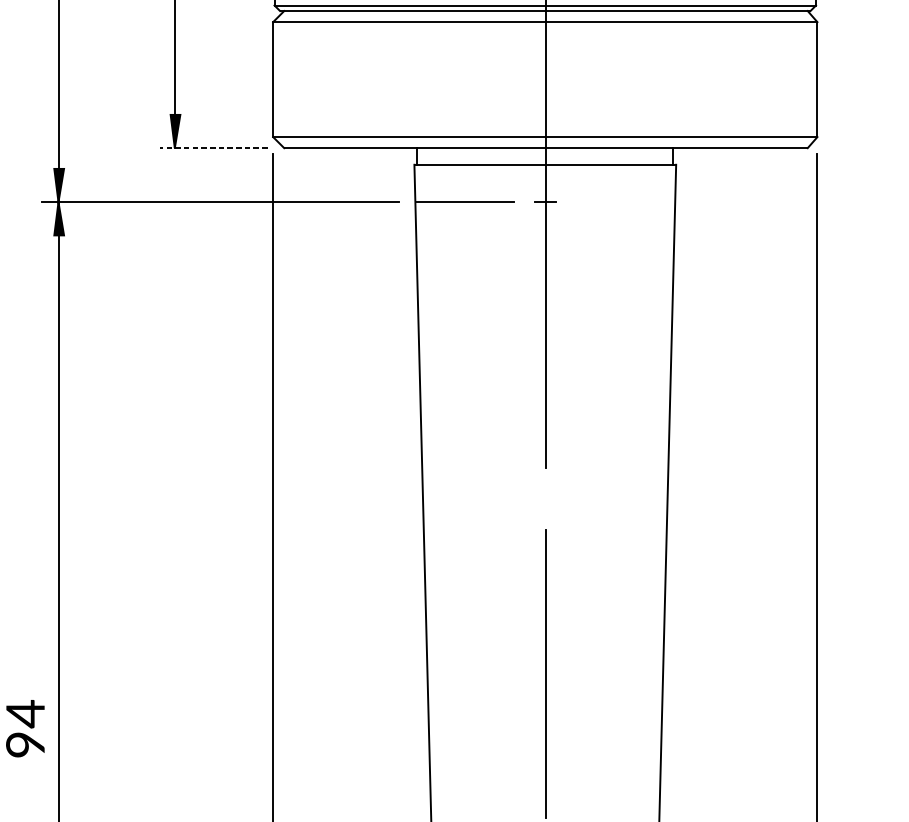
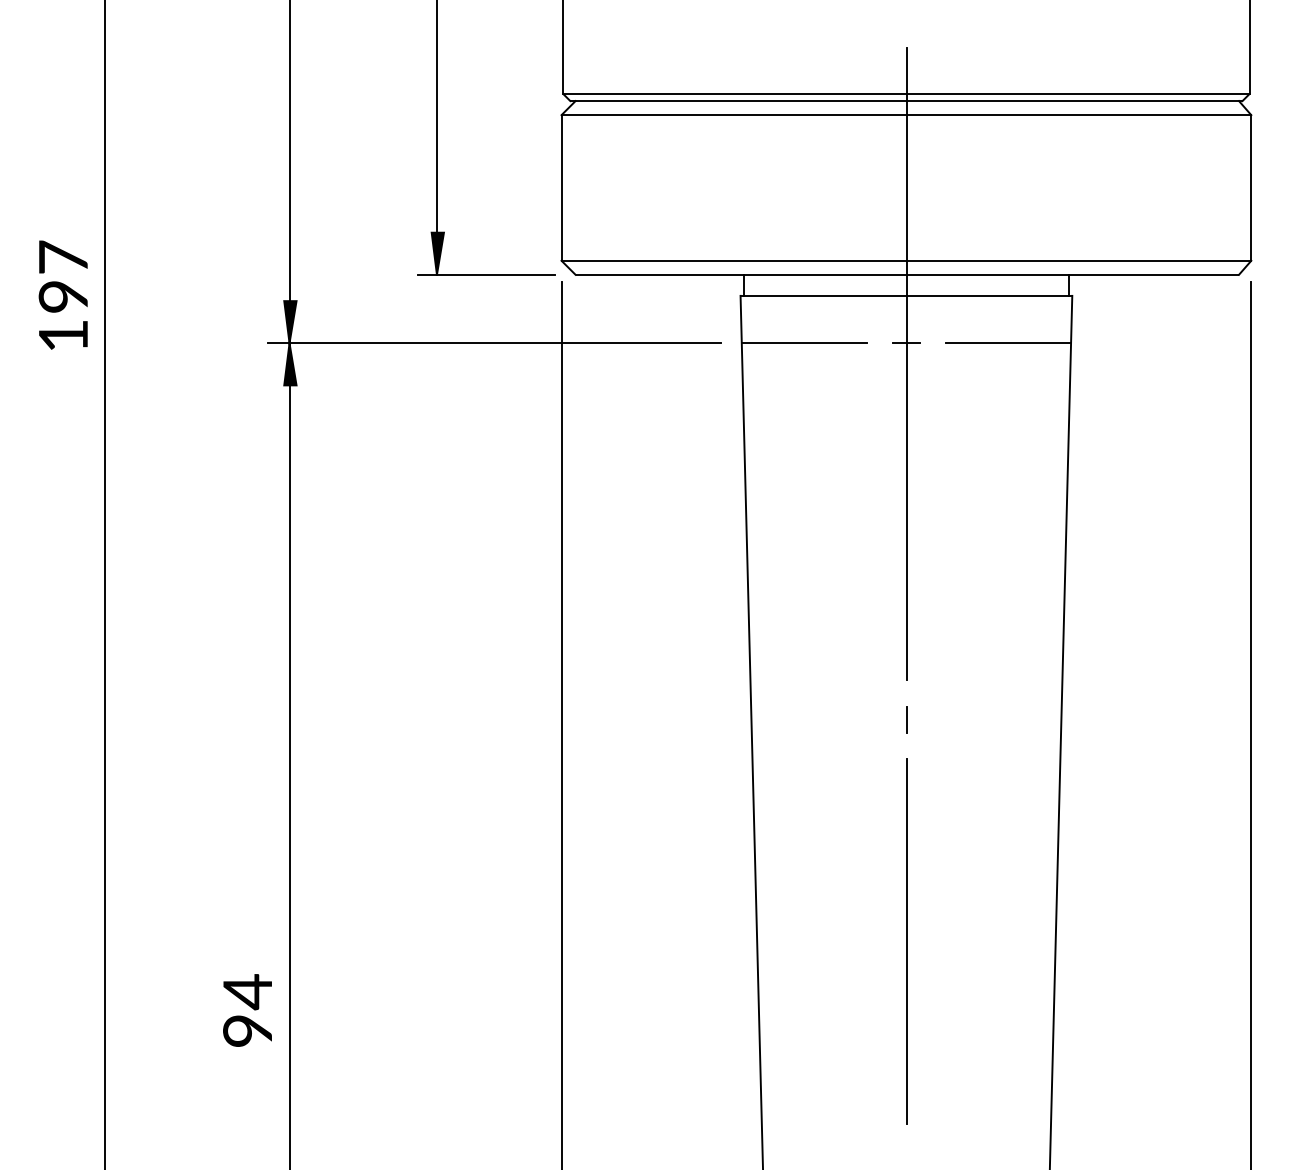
line: (213, 147) -> (485, 274), dashed -> solid
line: (625, 202) -> (1007, 343), added
line: (545, 499) -> (906, 719), added

